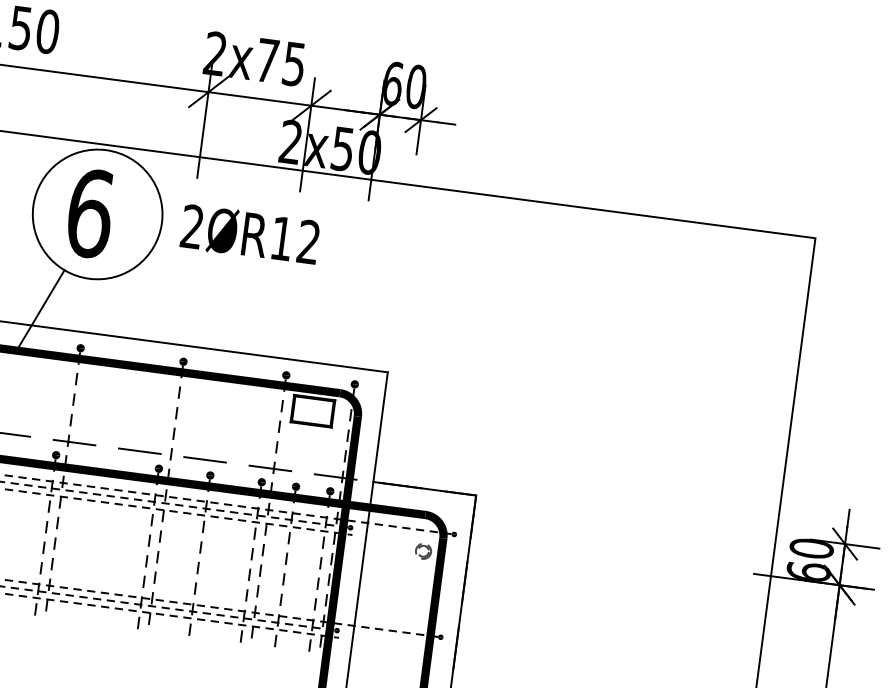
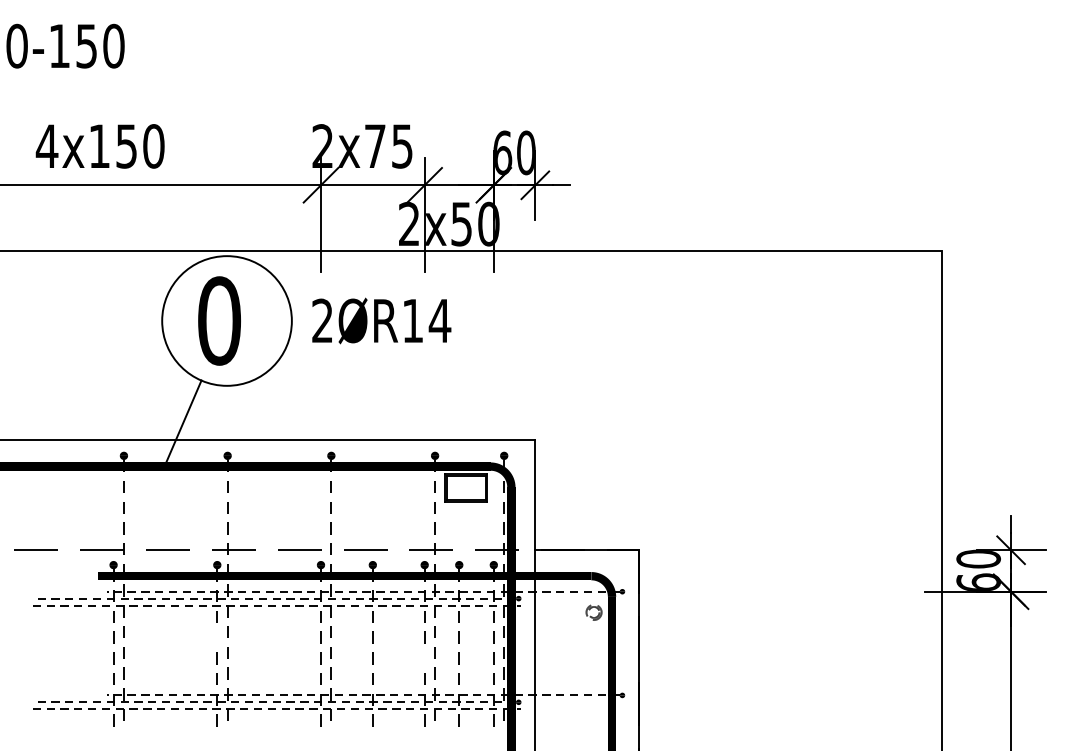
text: (90, 212) -> (219, 320), 6 -> 0
text: (308, 241) -> (439, 320), 2ØR12 -> 2ØR14
line: (45, 526) -> (216, 637), removed
line: (249, 574) -> (424, 658), removed

